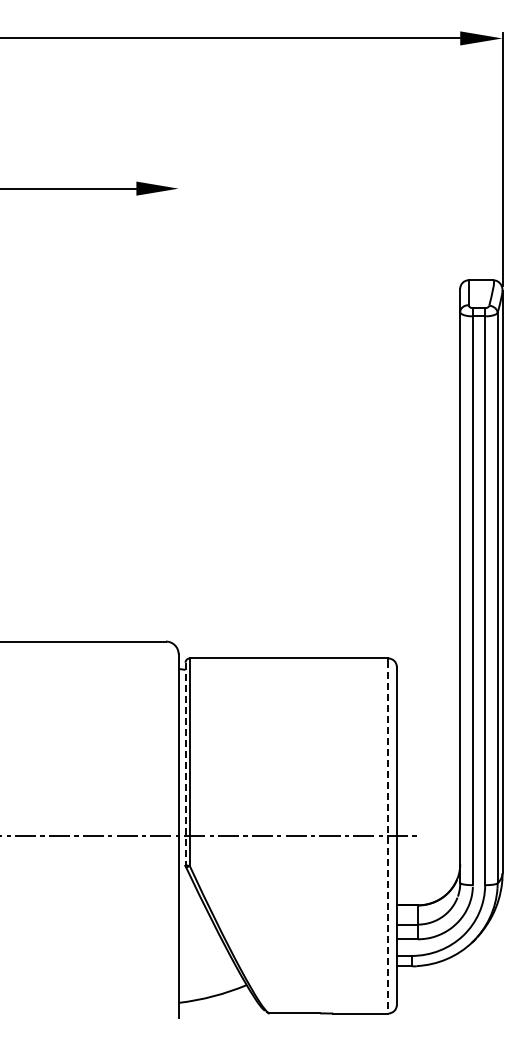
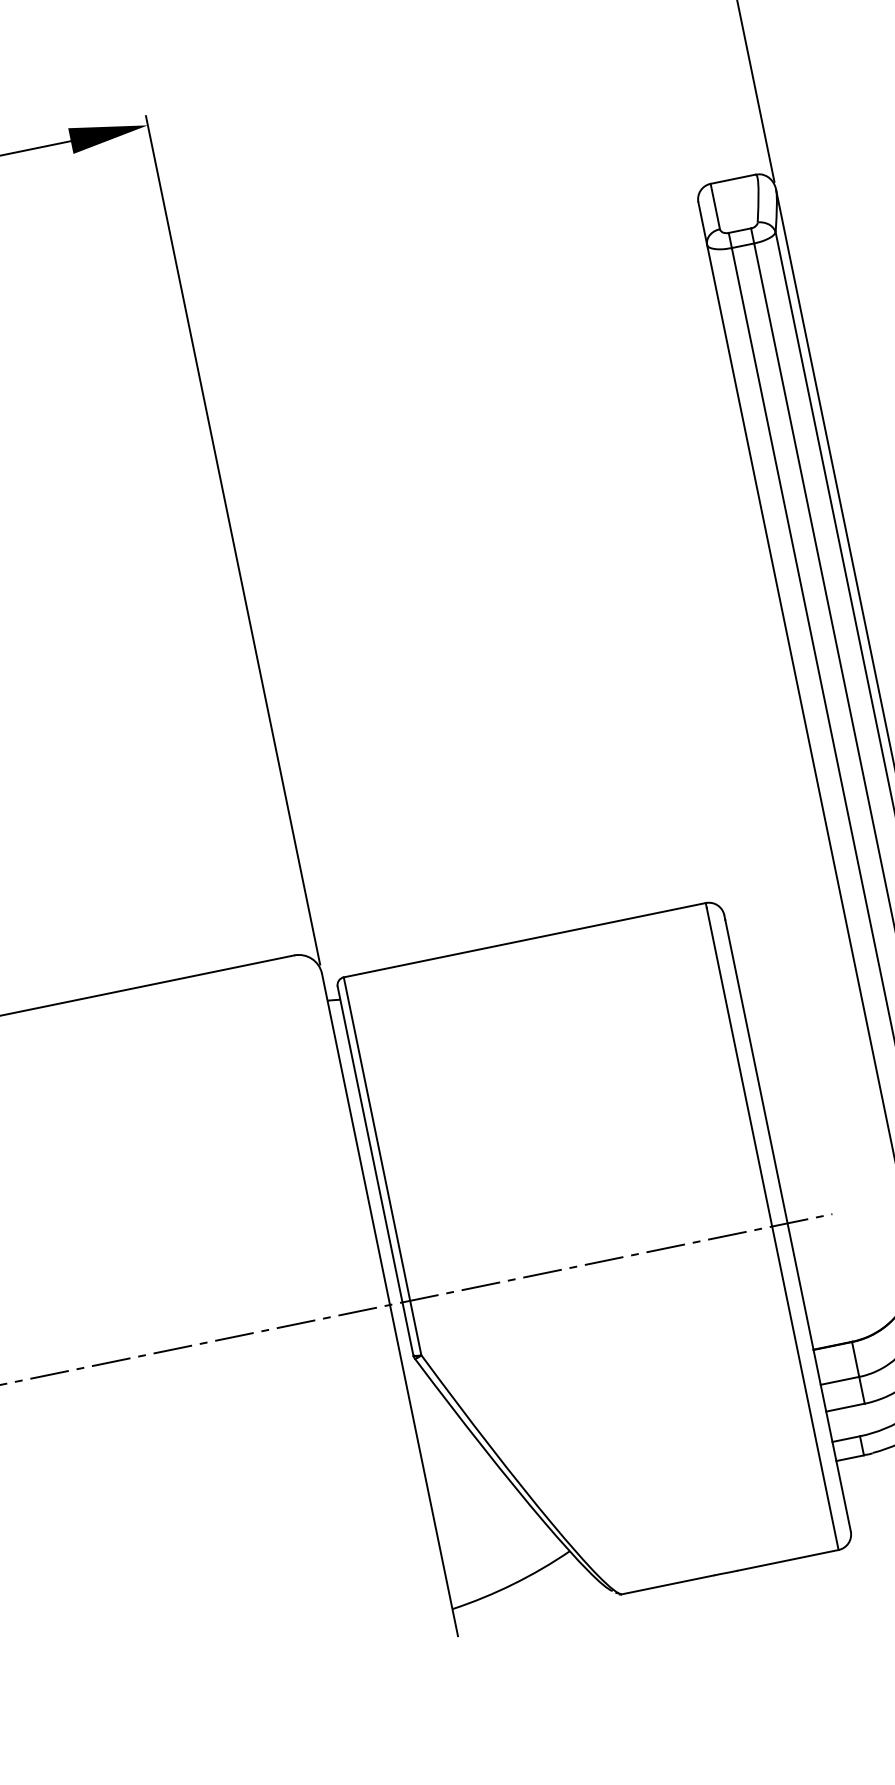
line: (178, 416) -> (232, 540), added
line: (185, 764) -> (375, 1172), dashed -> solid
line: (388, 837) -> (772, 1229), dashed -> solid

